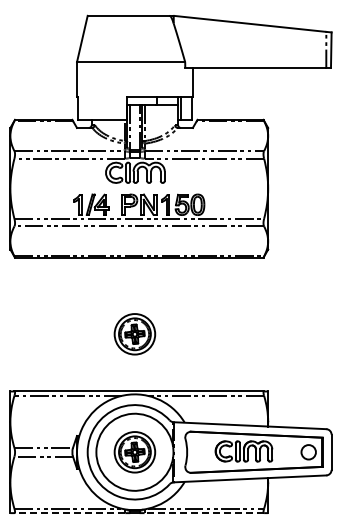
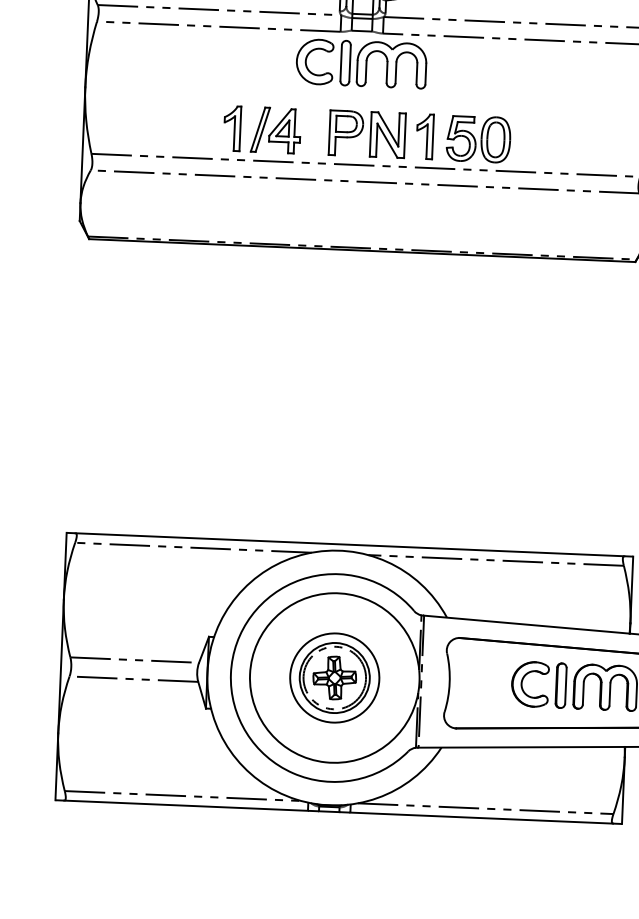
part: (134, 334) -> (344, 419), removed
line: (69, 513) -> (185, 806), dashed -> solid
line: (204, 513) -> (482, 818), dashed -> solid

